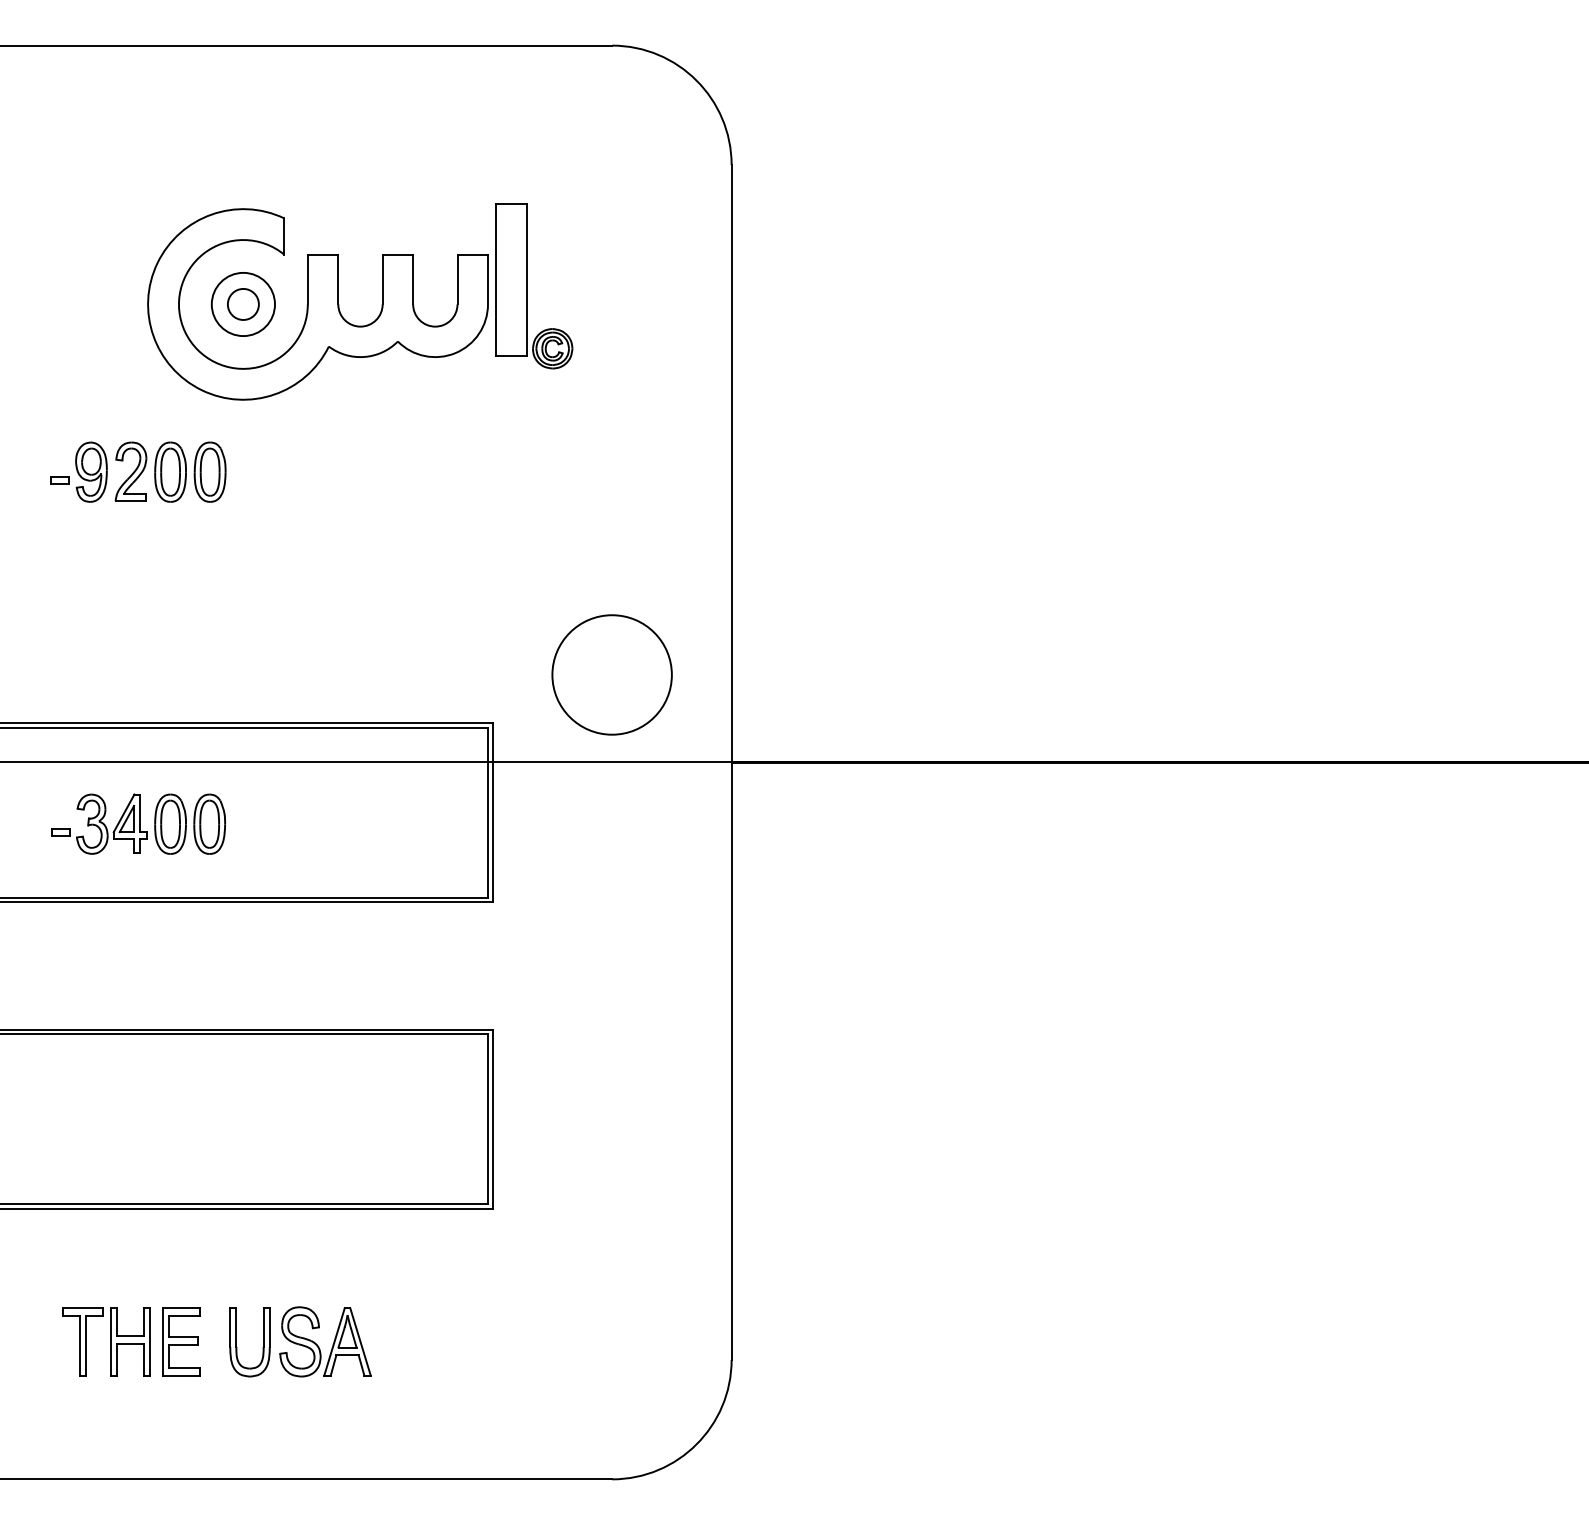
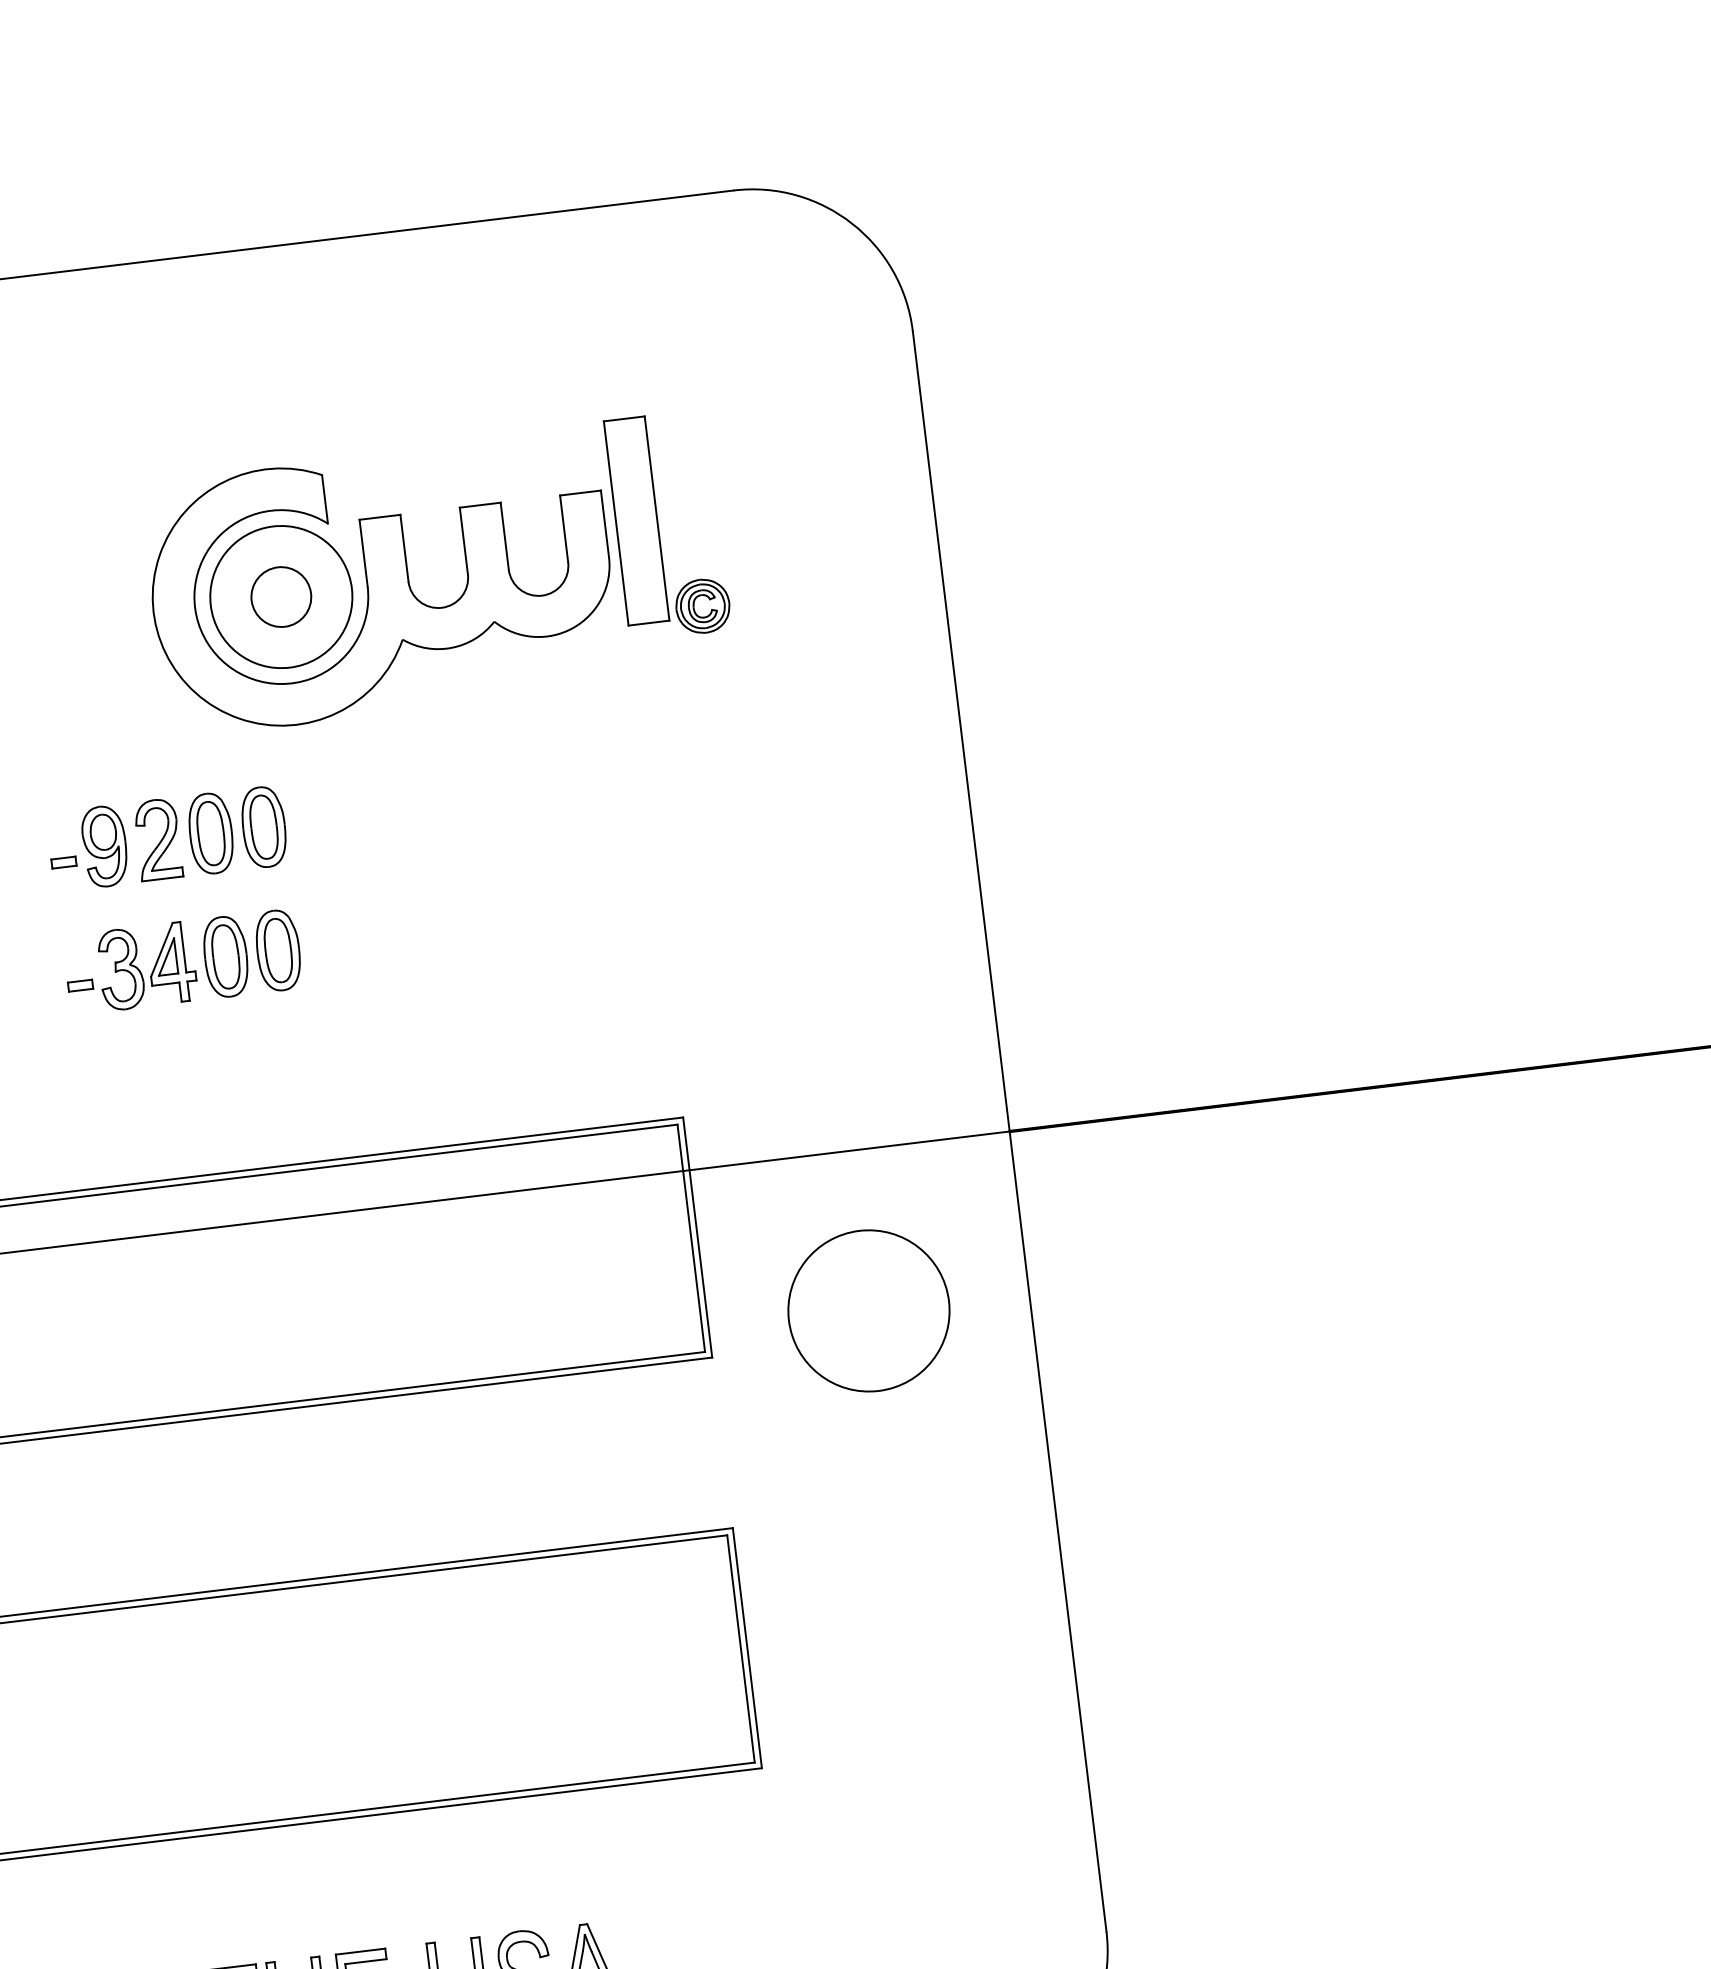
circle: (243, 304) -> (281, 597), size x1.43
circle: (243, 304) -> (281, 597), size x1.67
circle: (611, 674) -> (868, 1310), moved
part: (138, 823) -> (182, 961), moved

